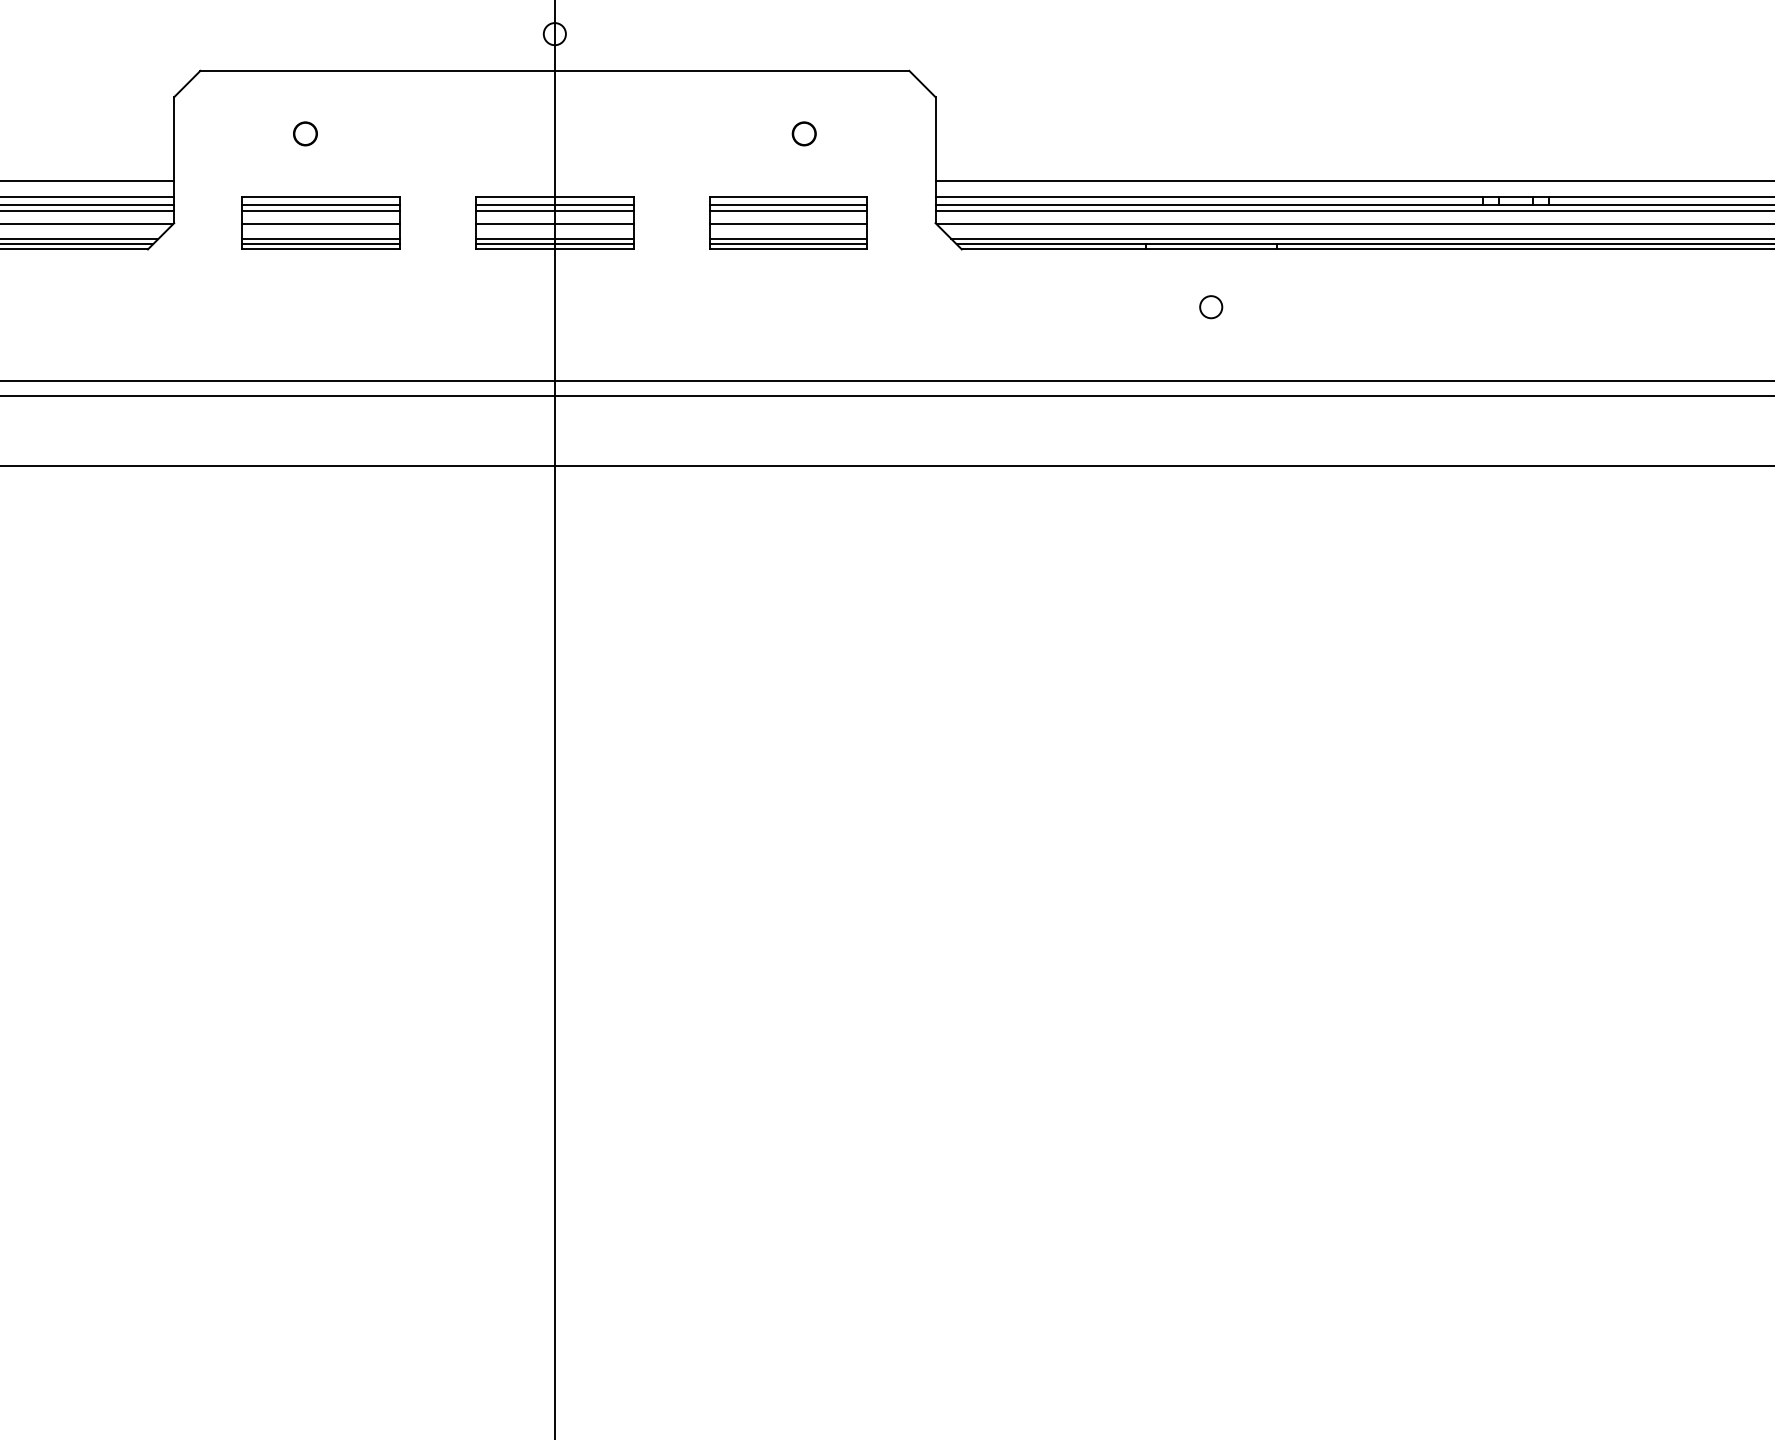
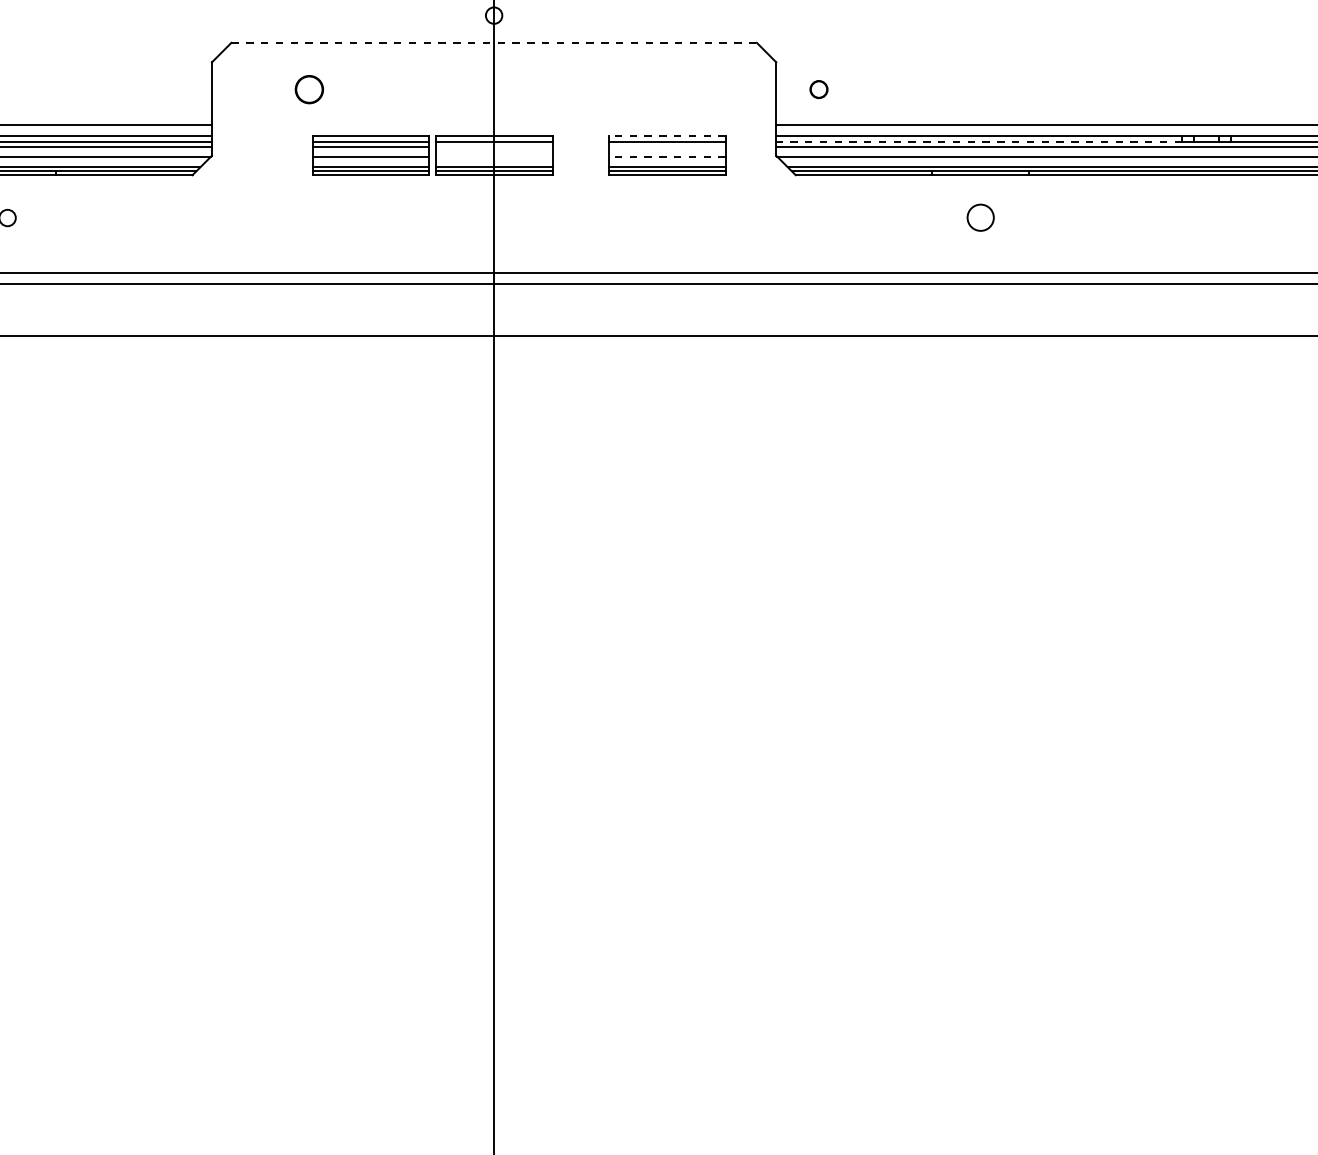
line: (555, 70) -> (494, 42), solid -> dashed
circle: (304, 133) -> (308, 89), size x1.6
circle: (803, 133) -> (818, 89), moved
line: (787, 197) -> (666, 136), solid -> dashed
line: (1209, 205) -> (979, 142), solid -> dashed
line: (554, 210) -> (493, 146), removed
line: (787, 210) -> (666, 146), removed
part: (320, 222) -> (370, 155), moved
line: (554, 224) -> (493, 156), removed
line: (787, 224) -> (666, 156), solid -> dashed
circle: (1211, 307) -> (980, 218), size x1.6

